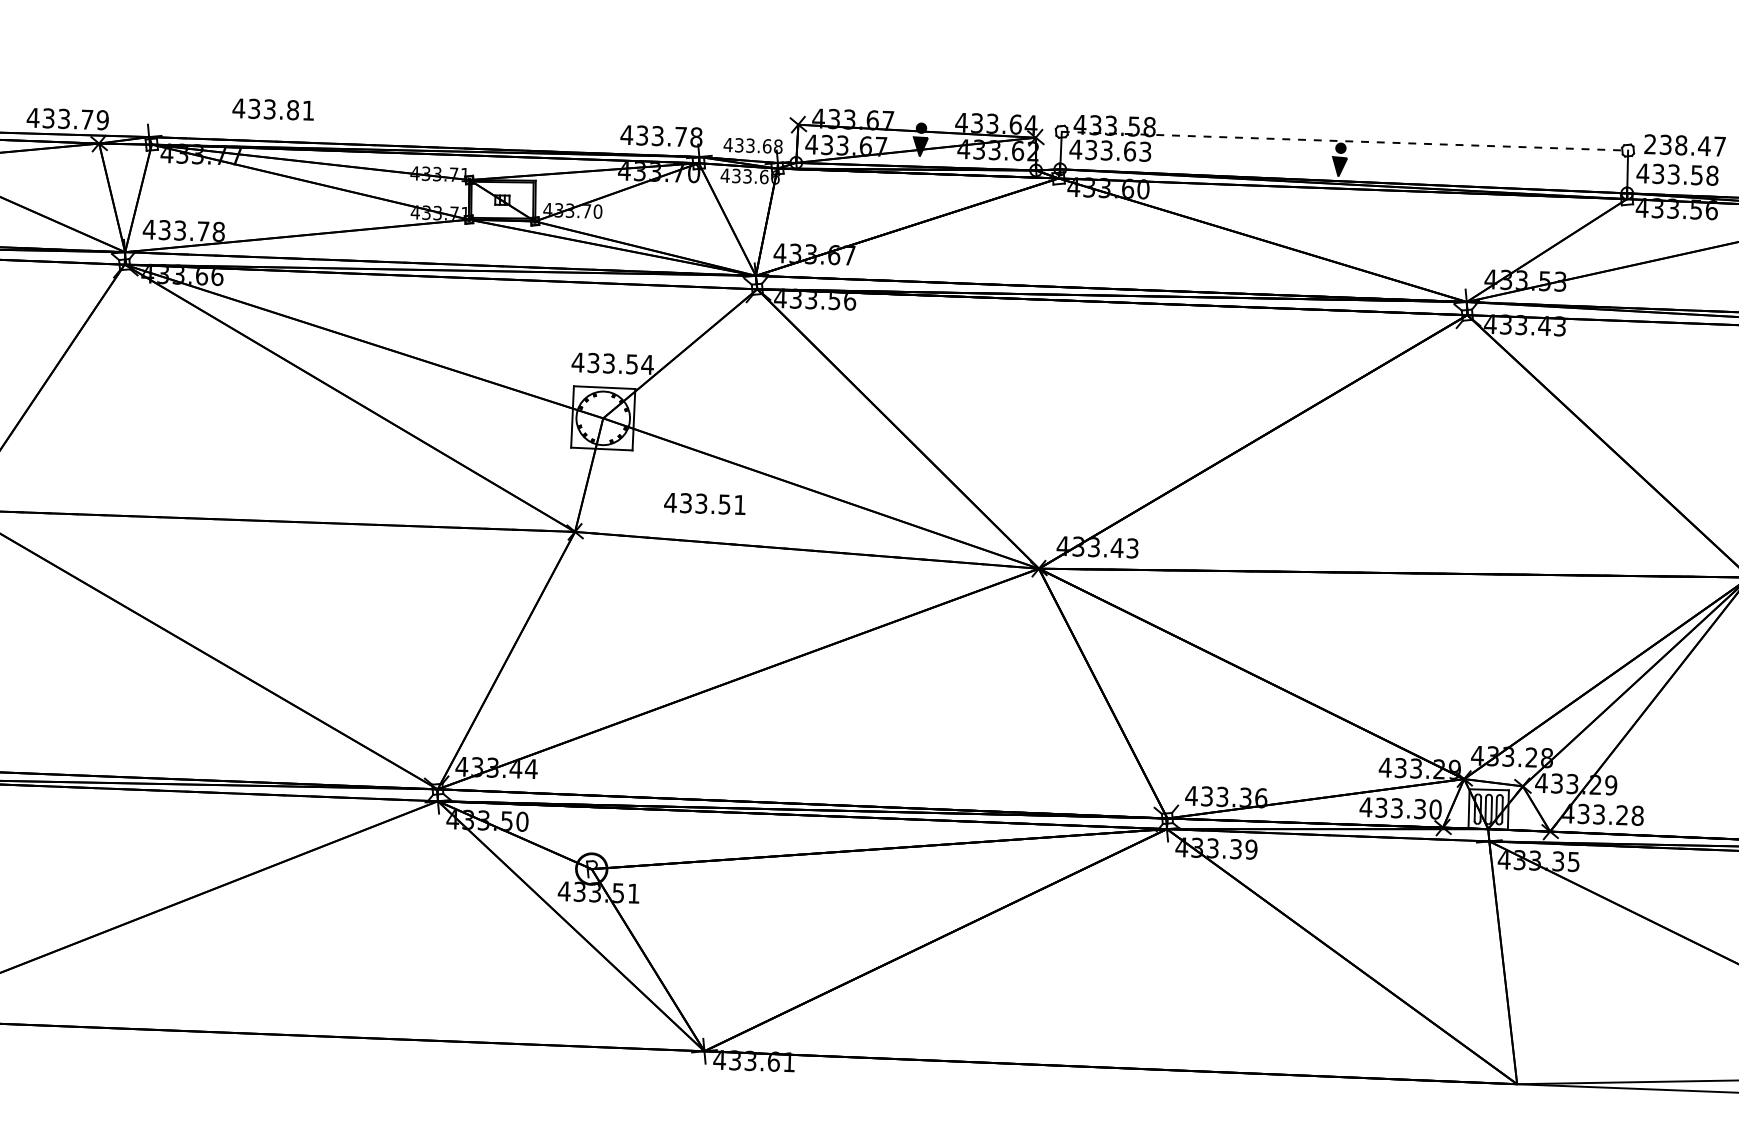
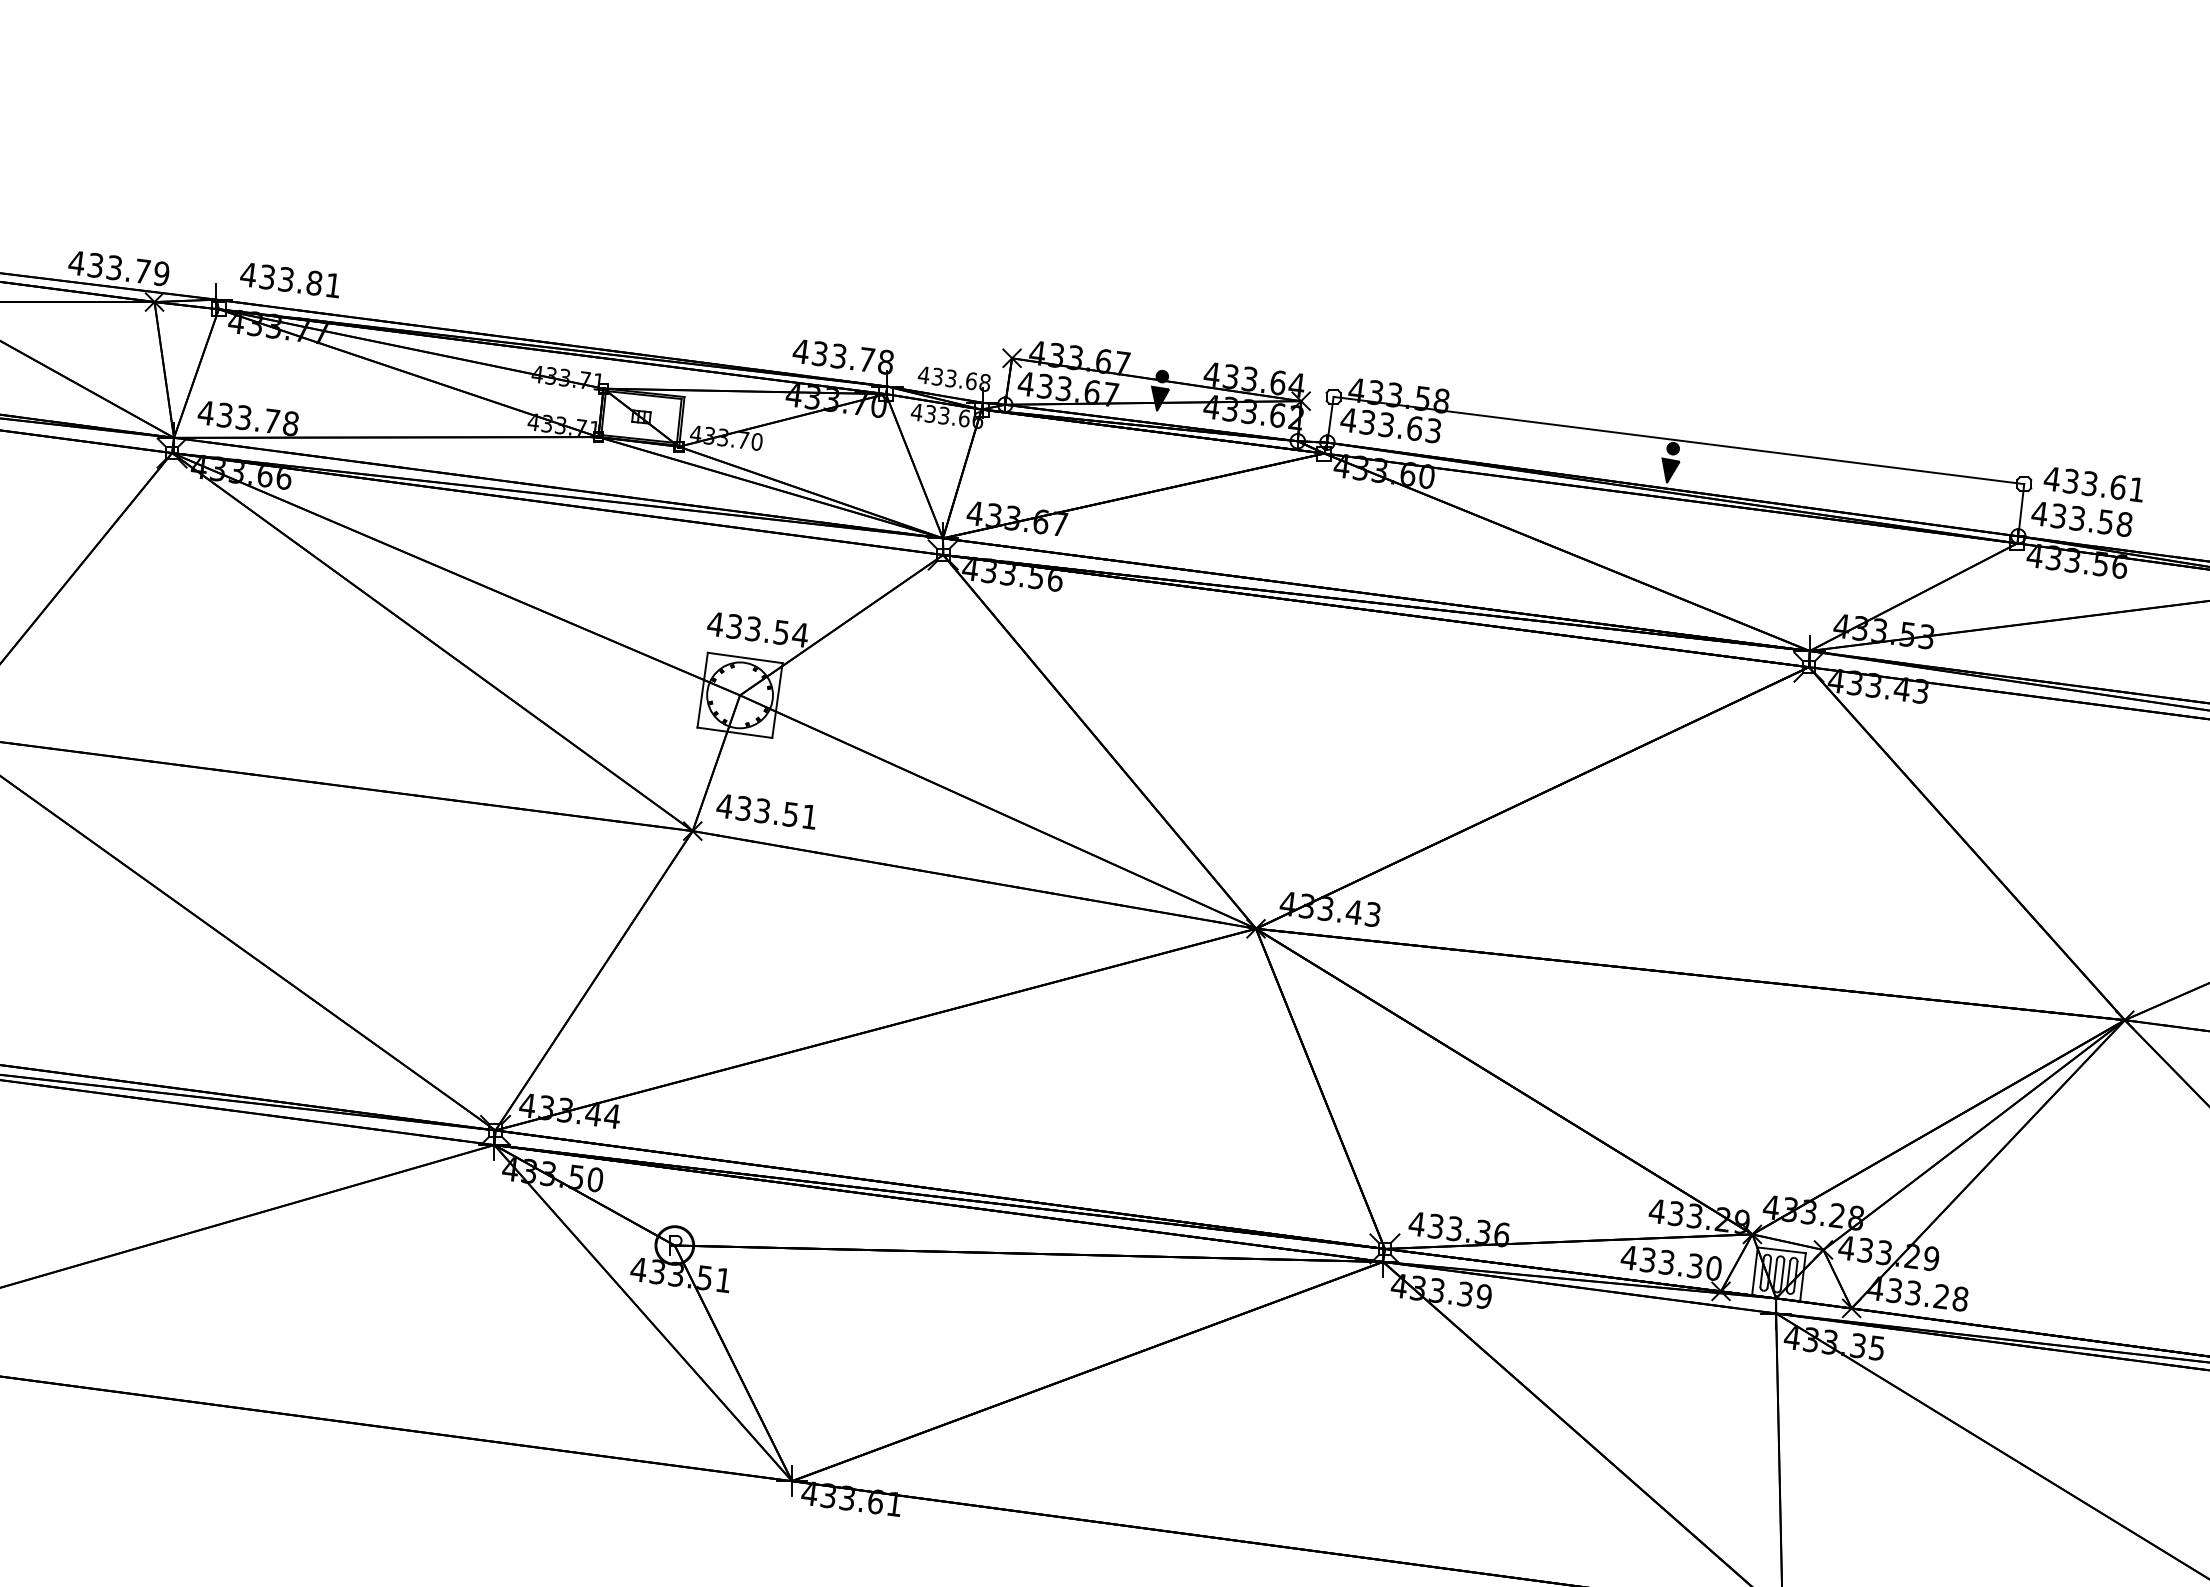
text: (272, 109) -> (289, 280), moved
line: (1345, 141) -> (1679, 440), dashed -> solid
text: (1685, 145) -> (2094, 484), 238.47 -> 433.61
text: (703, 503) -> (765, 811), moved

